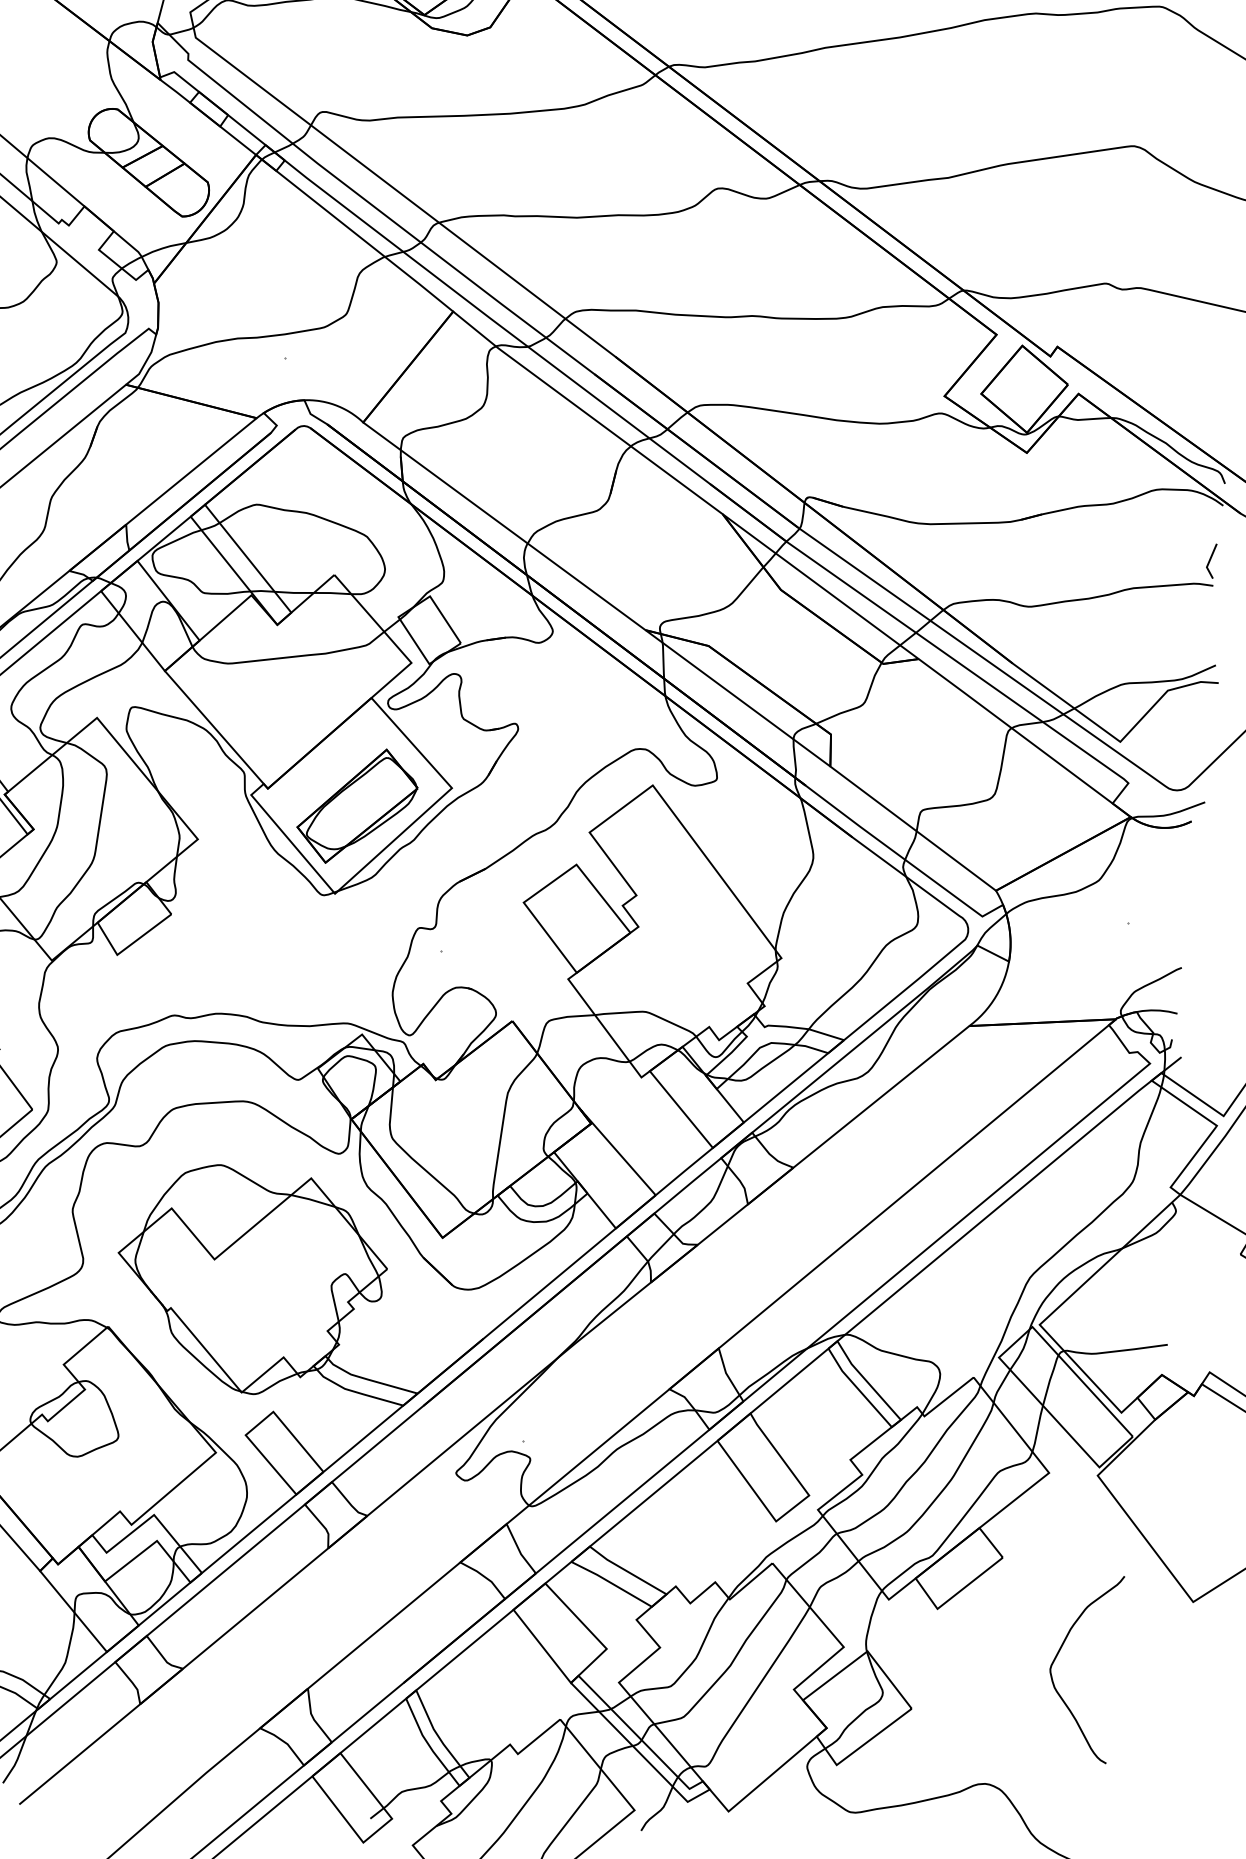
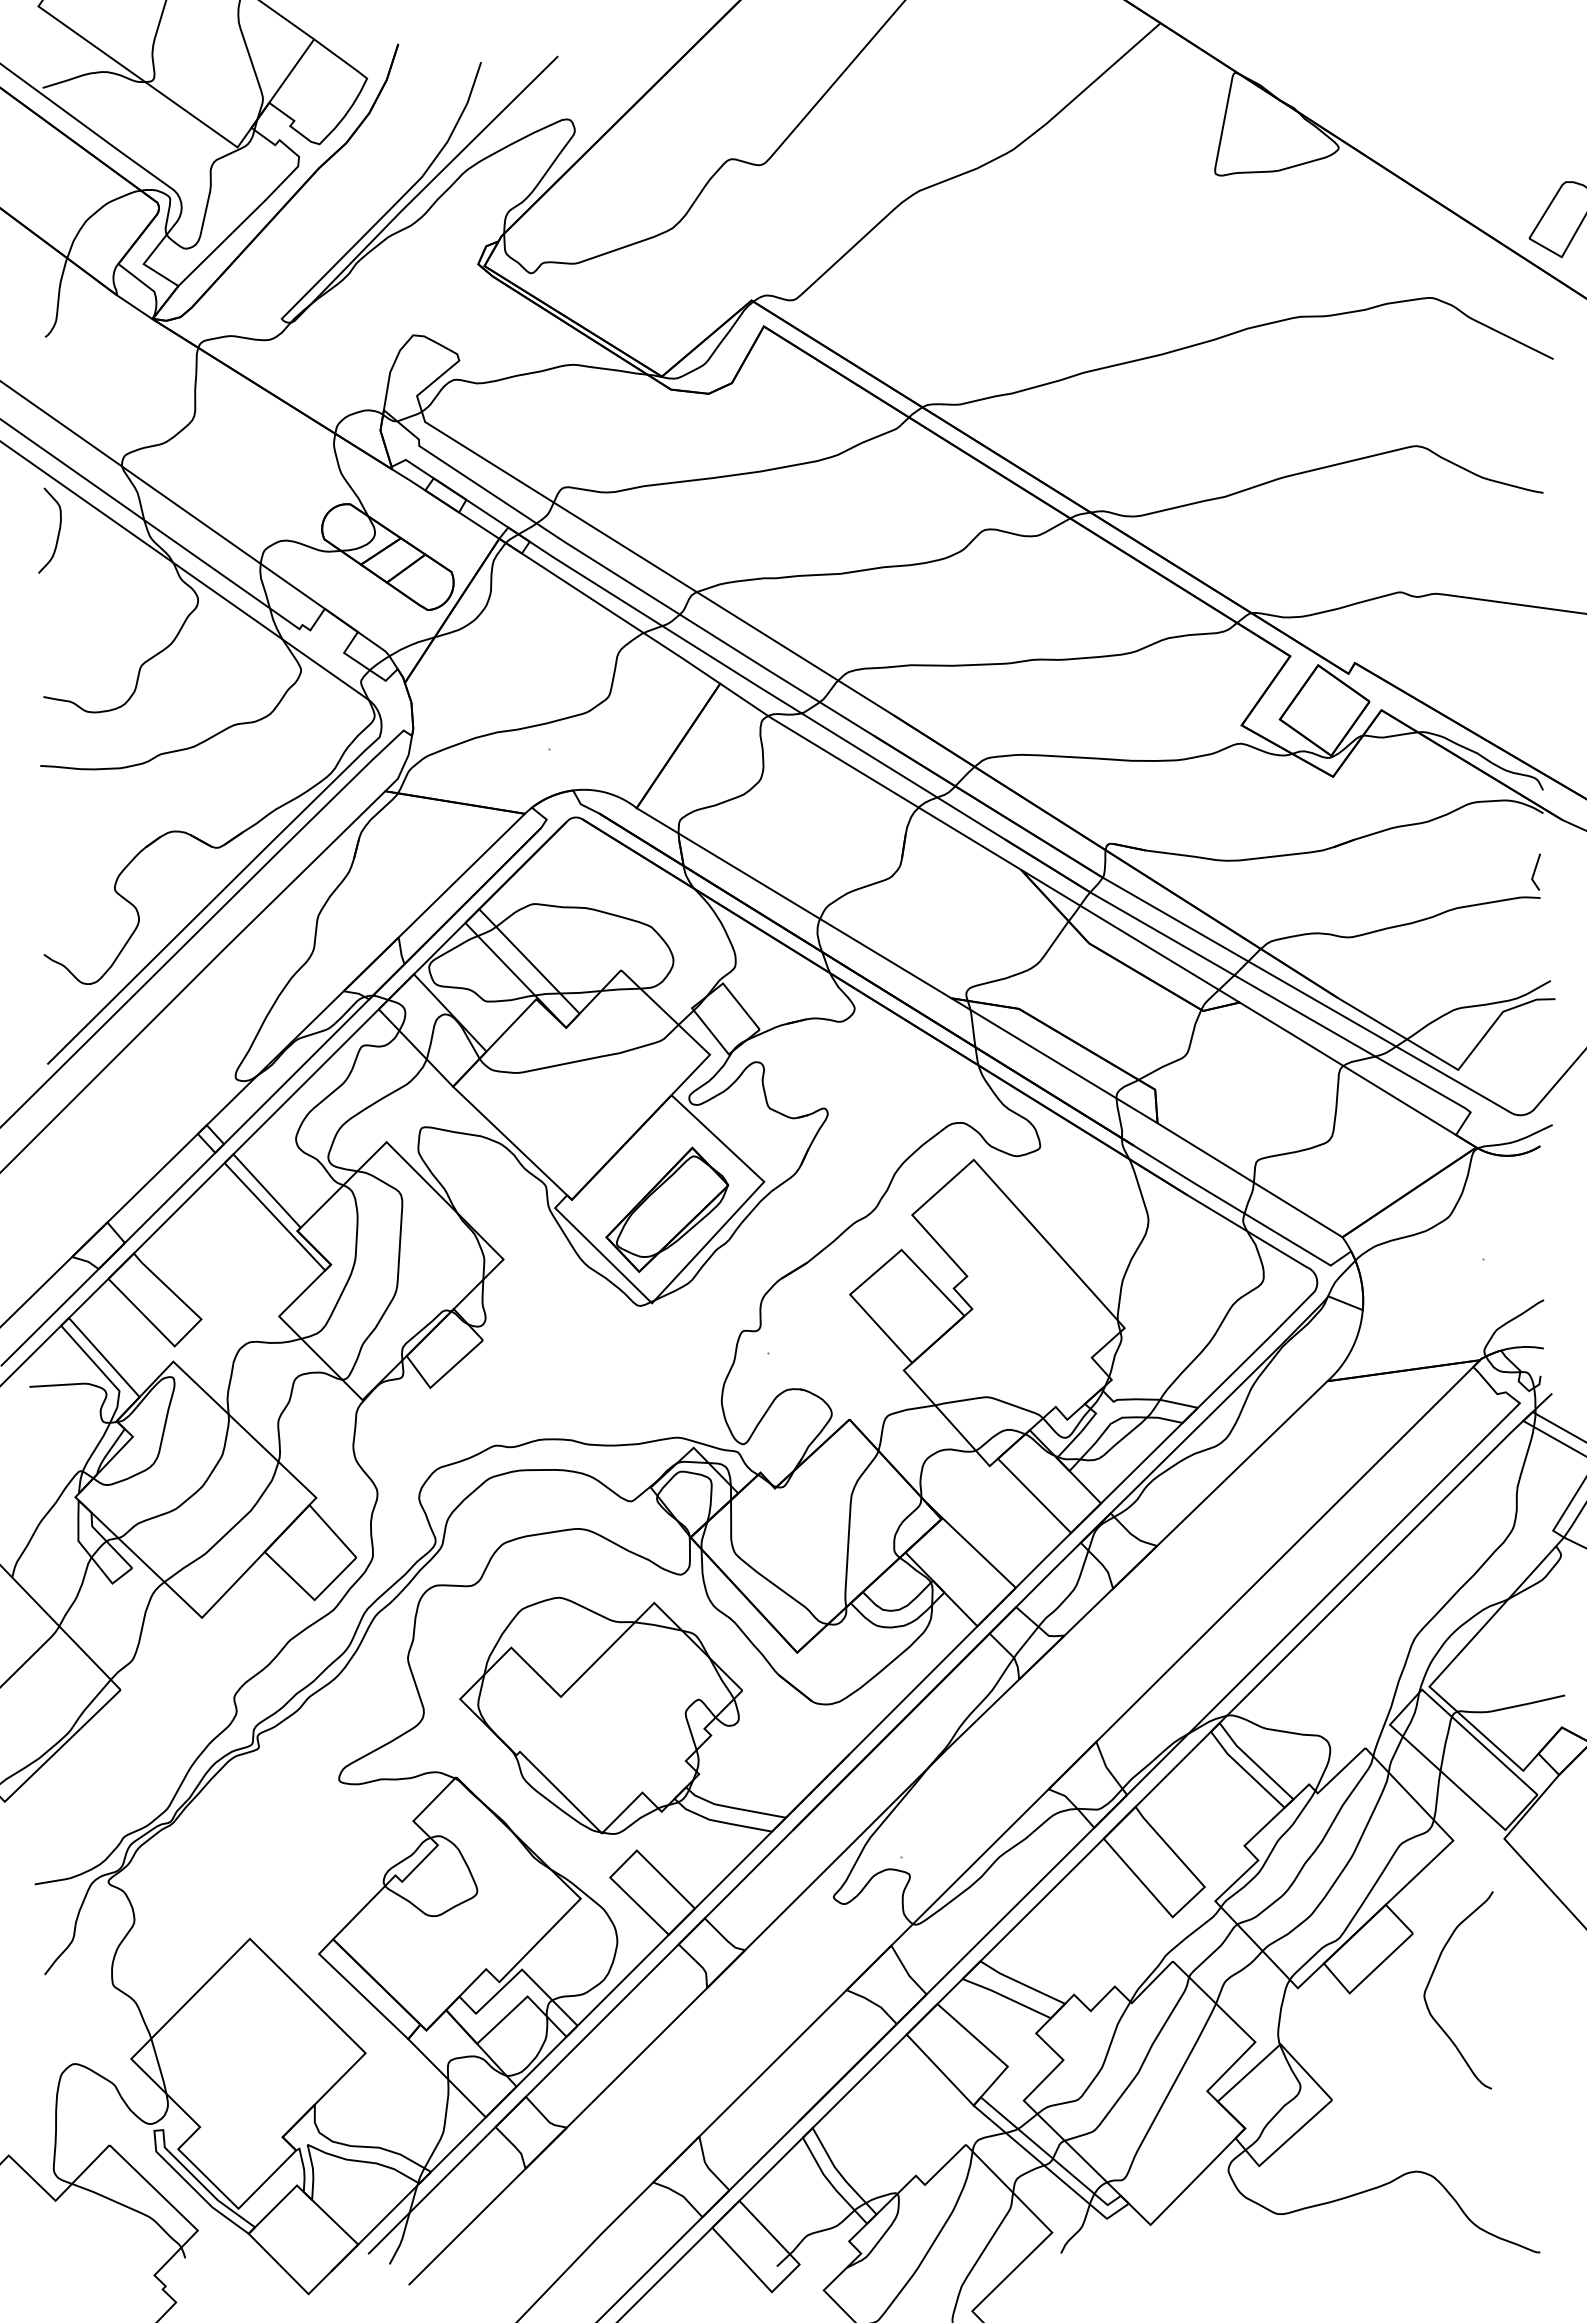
curve: (1058, 1654) -> (1431, 1979), moved

